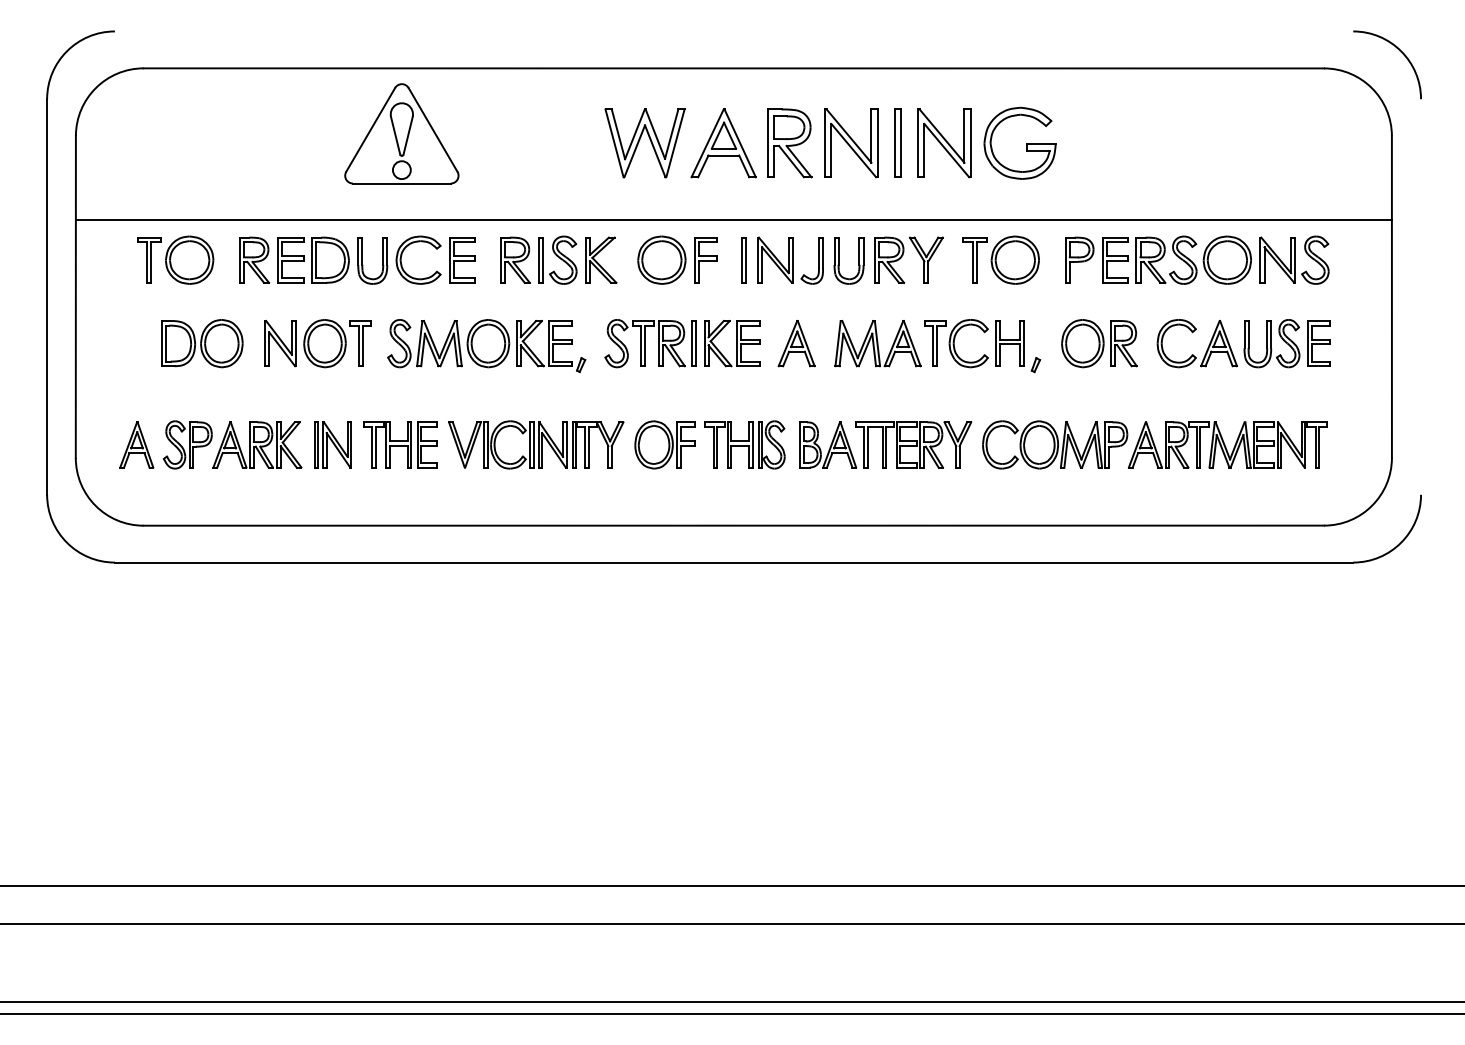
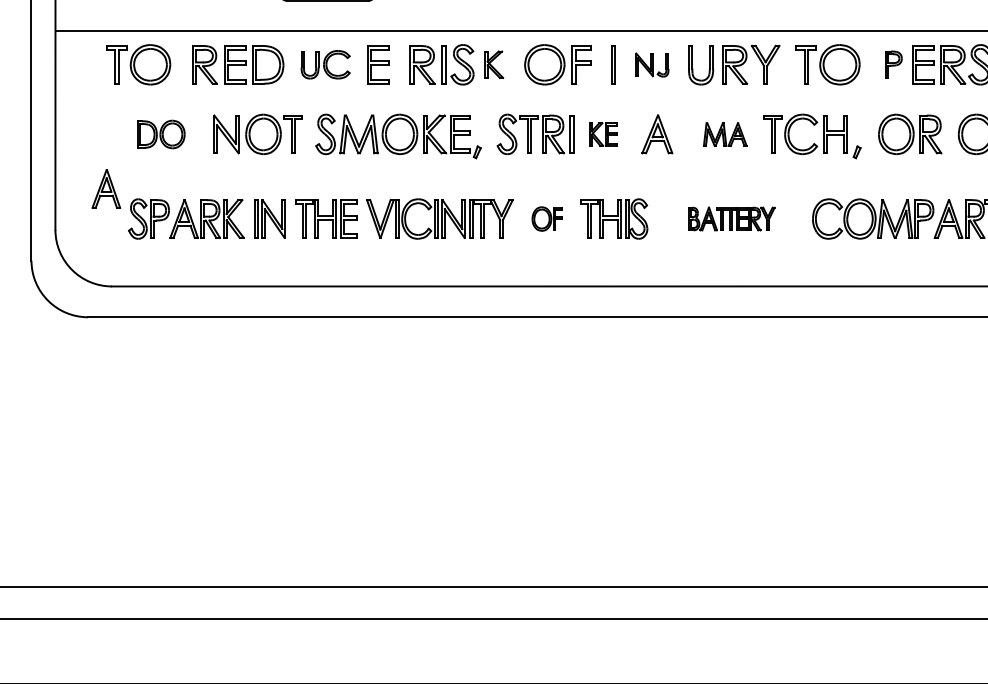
part: (399, 259) -> (325, 64), size x0.7
part: (601, 259) -> (494, 64), size x0.7
part: (1079, 259) -> (893, 64), size x0.7
part: (790, 260) -> (652, 65), size x0.6
part: (202, 343) -> (161, 134), size x0.7
part: (732, 343) -> (603, 134), size x0.6
part: (877, 343) -> (724, 134), size x0.6
part: (136, 444) -> (106, 188), moved
part: (664, 444) -> (546, 218), size x0.6
part: (885, 444) -> (731, 218), size x0.6

